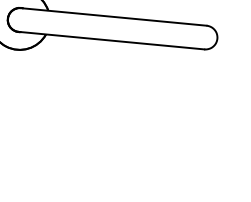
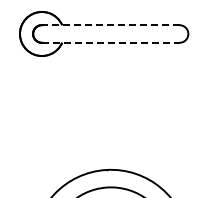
line: (113, 17) -> (110, 25), solid -> dashed
line: (111, 40) -> (110, 42), solid -> dashed

